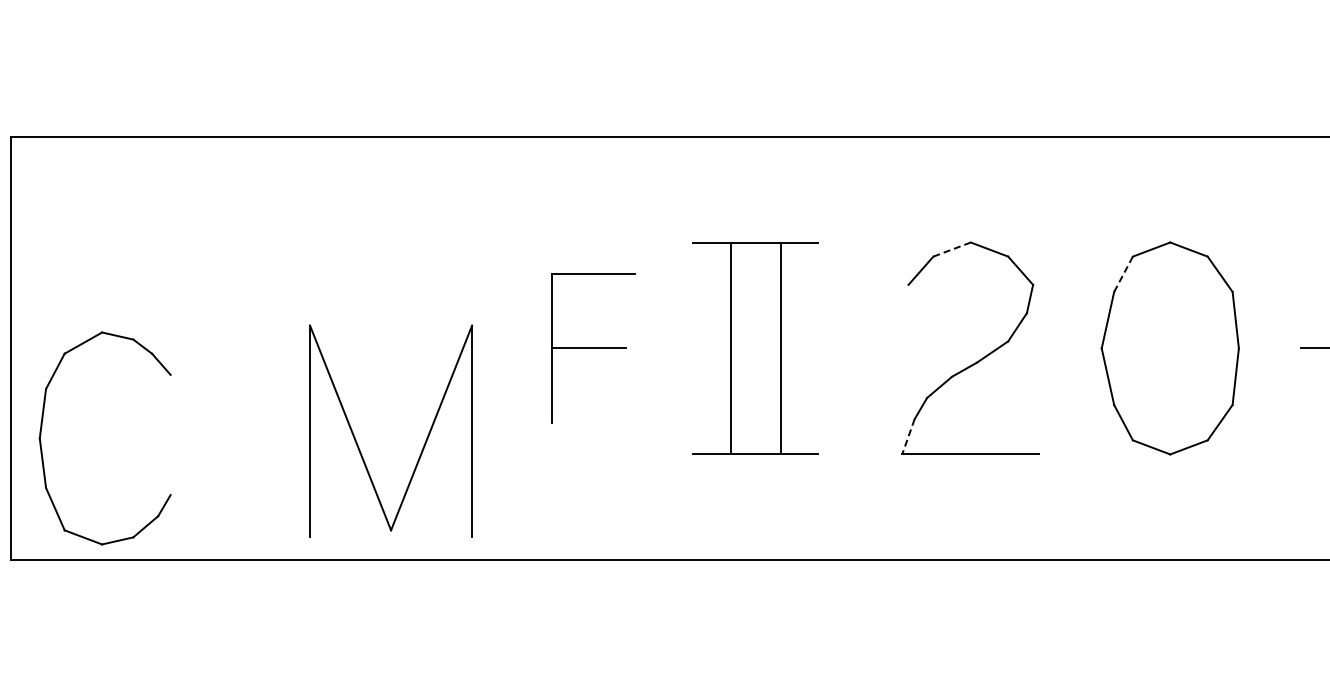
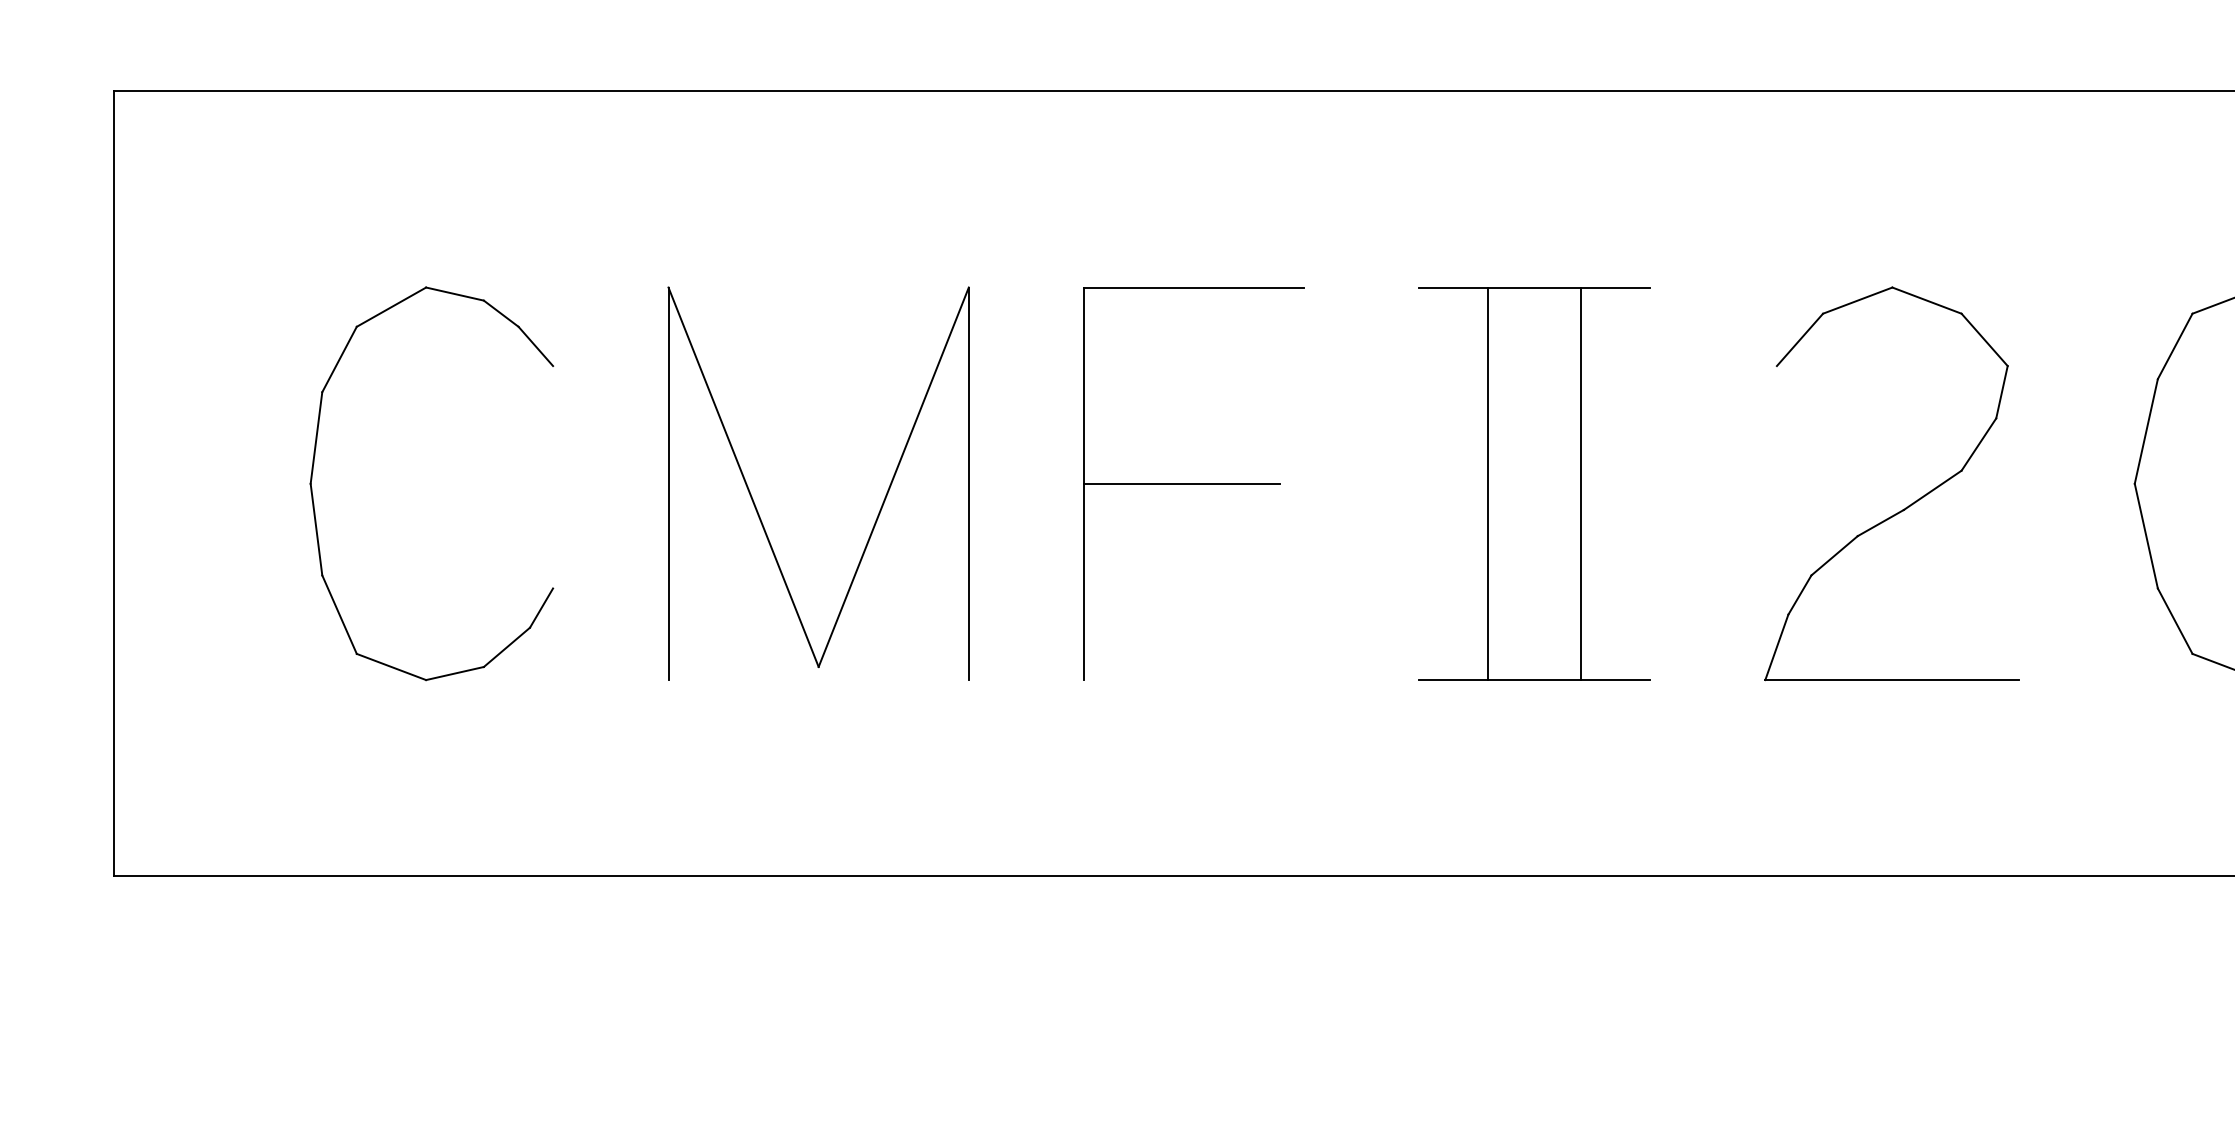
line: (952, 249) -> (1858, 300), dashed -> solid
line: (1123, 274) -> (2175, 346), dashed -> solid
part: (593, 348) -> (1193, 483), size x1.43
part: (755, 348) -> (1534, 483), moved
part: (42, 427) -> (315, 463), moved
line: (908, 436) -> (1776, 646), dashed -> solid
part: (424, 442) -> (880, 504), moved

